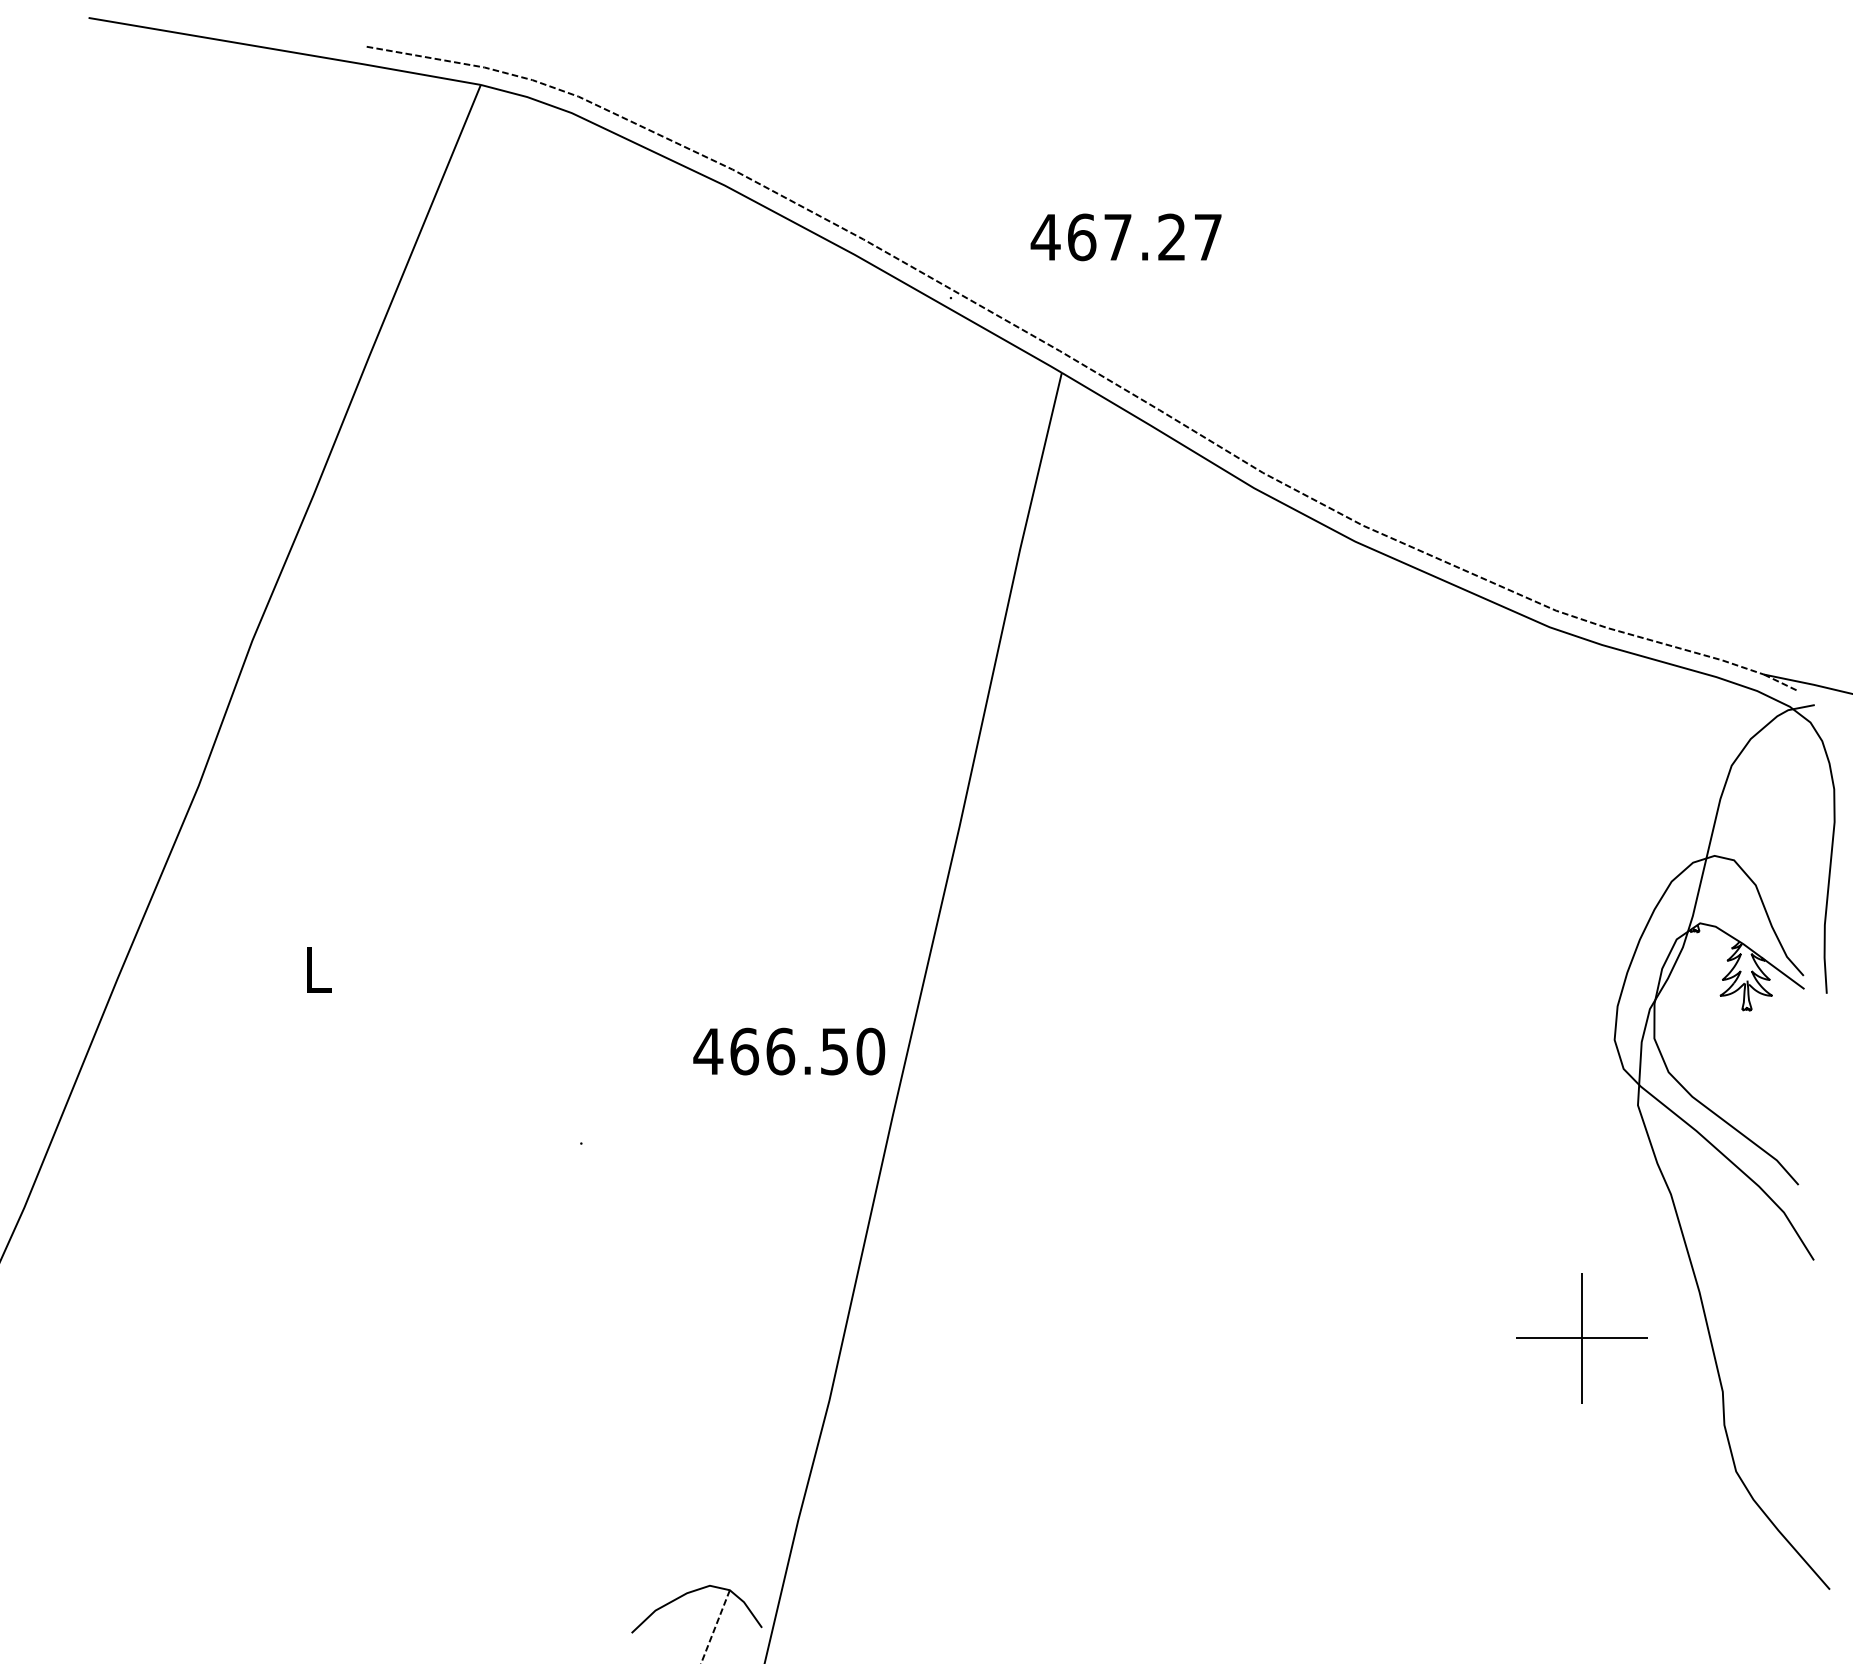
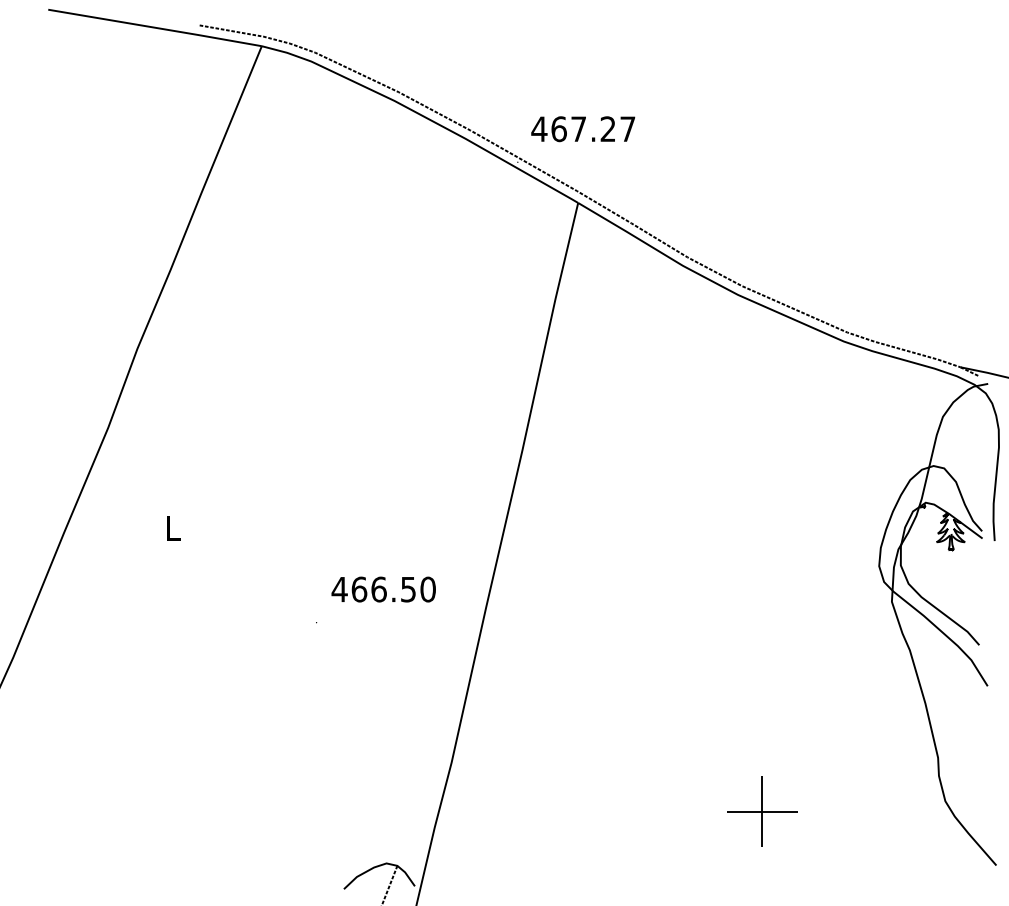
text: (1126, 237) -> (583, 129), moved
text: (788, 1051) -> (383, 589), moved
part: (1582, 1337) -> (762, 811), moved

